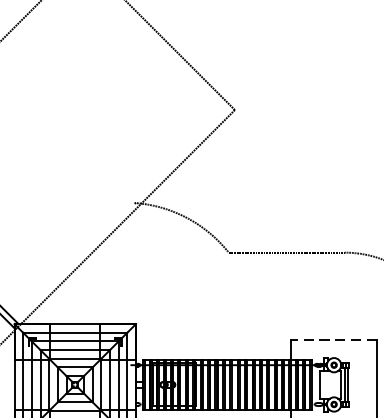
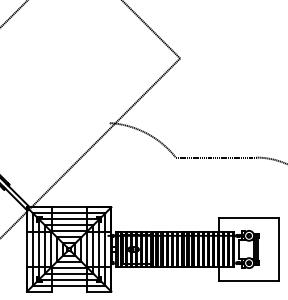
line: (334, 340) -> (249, 218), dashed -> solid

